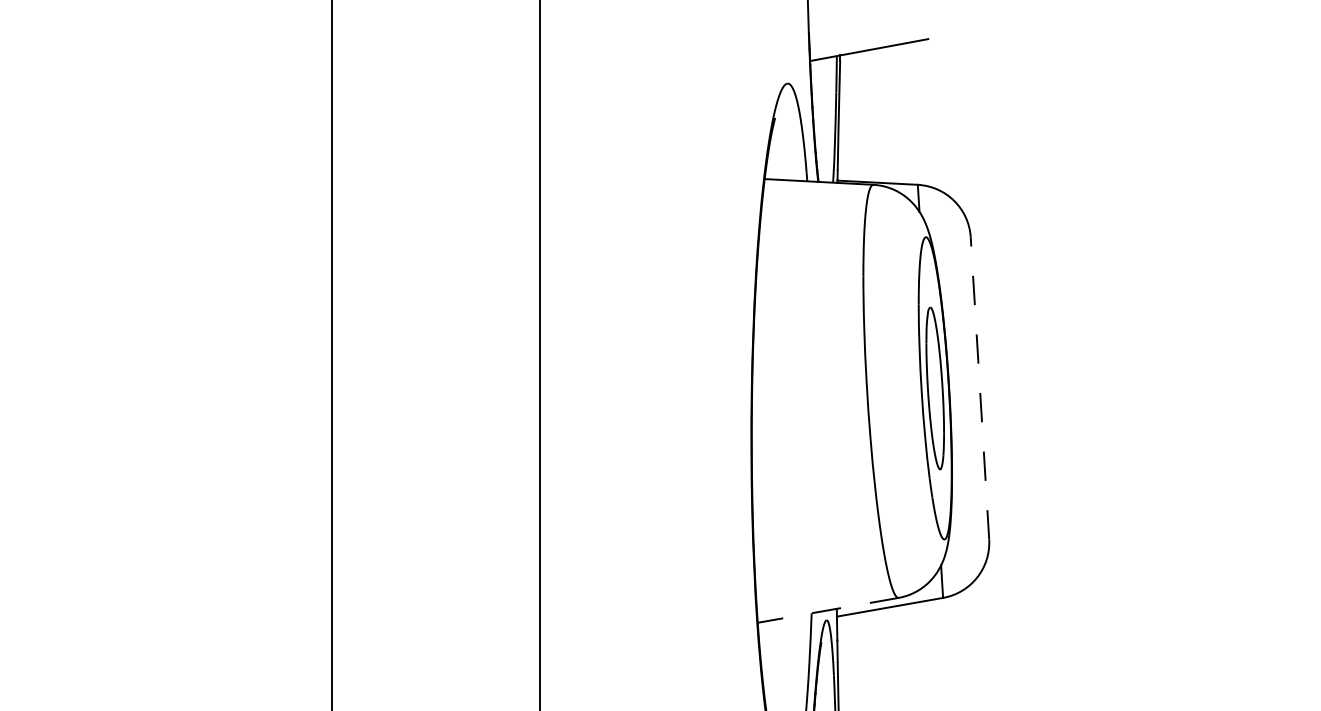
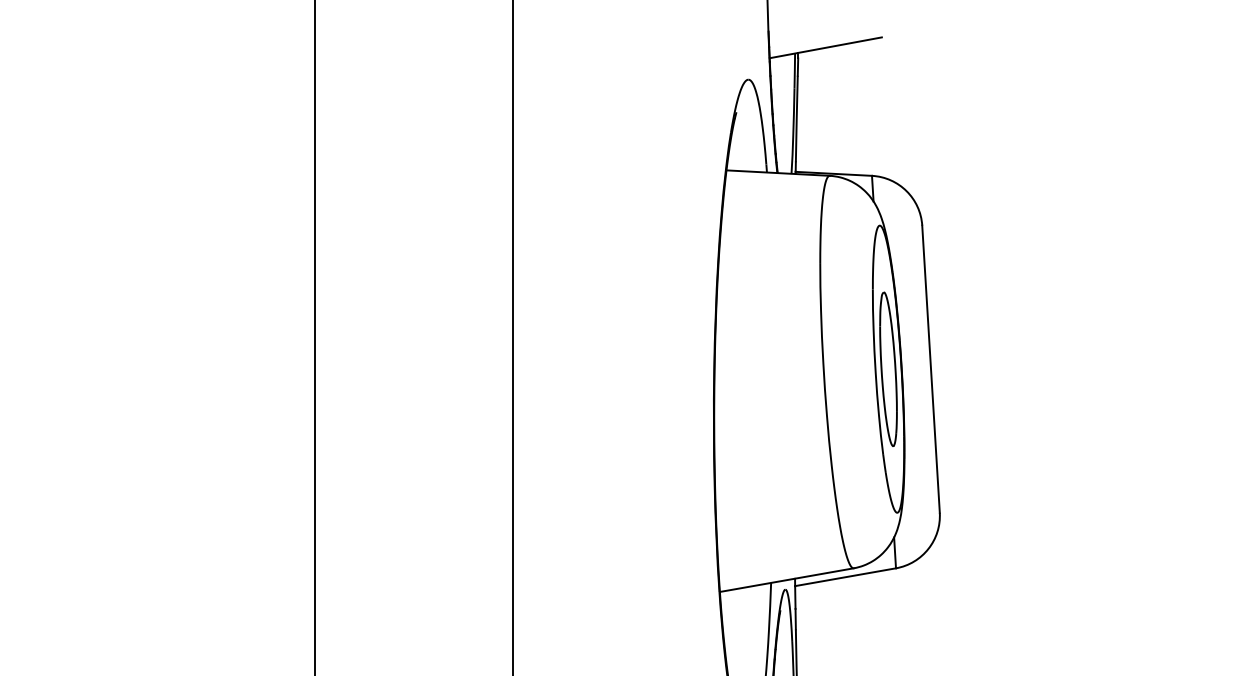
line: (980, 388) -> (931, 369), dashed -> solid
line: (827, 610) -> (786, 580), dashed -> solid

